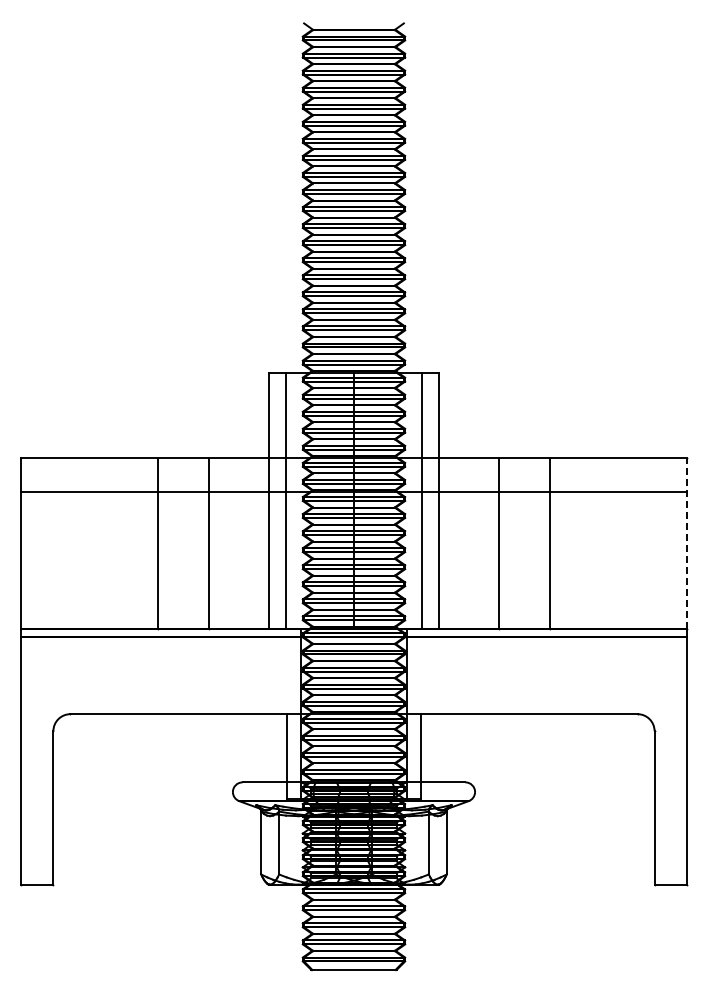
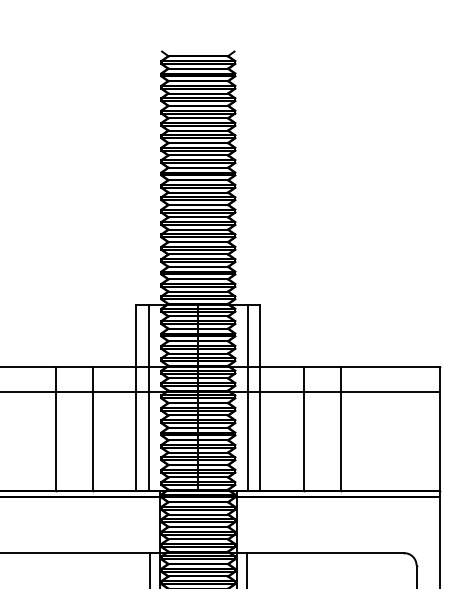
line: (686, 543) -> (439, 429), dashed -> solid

